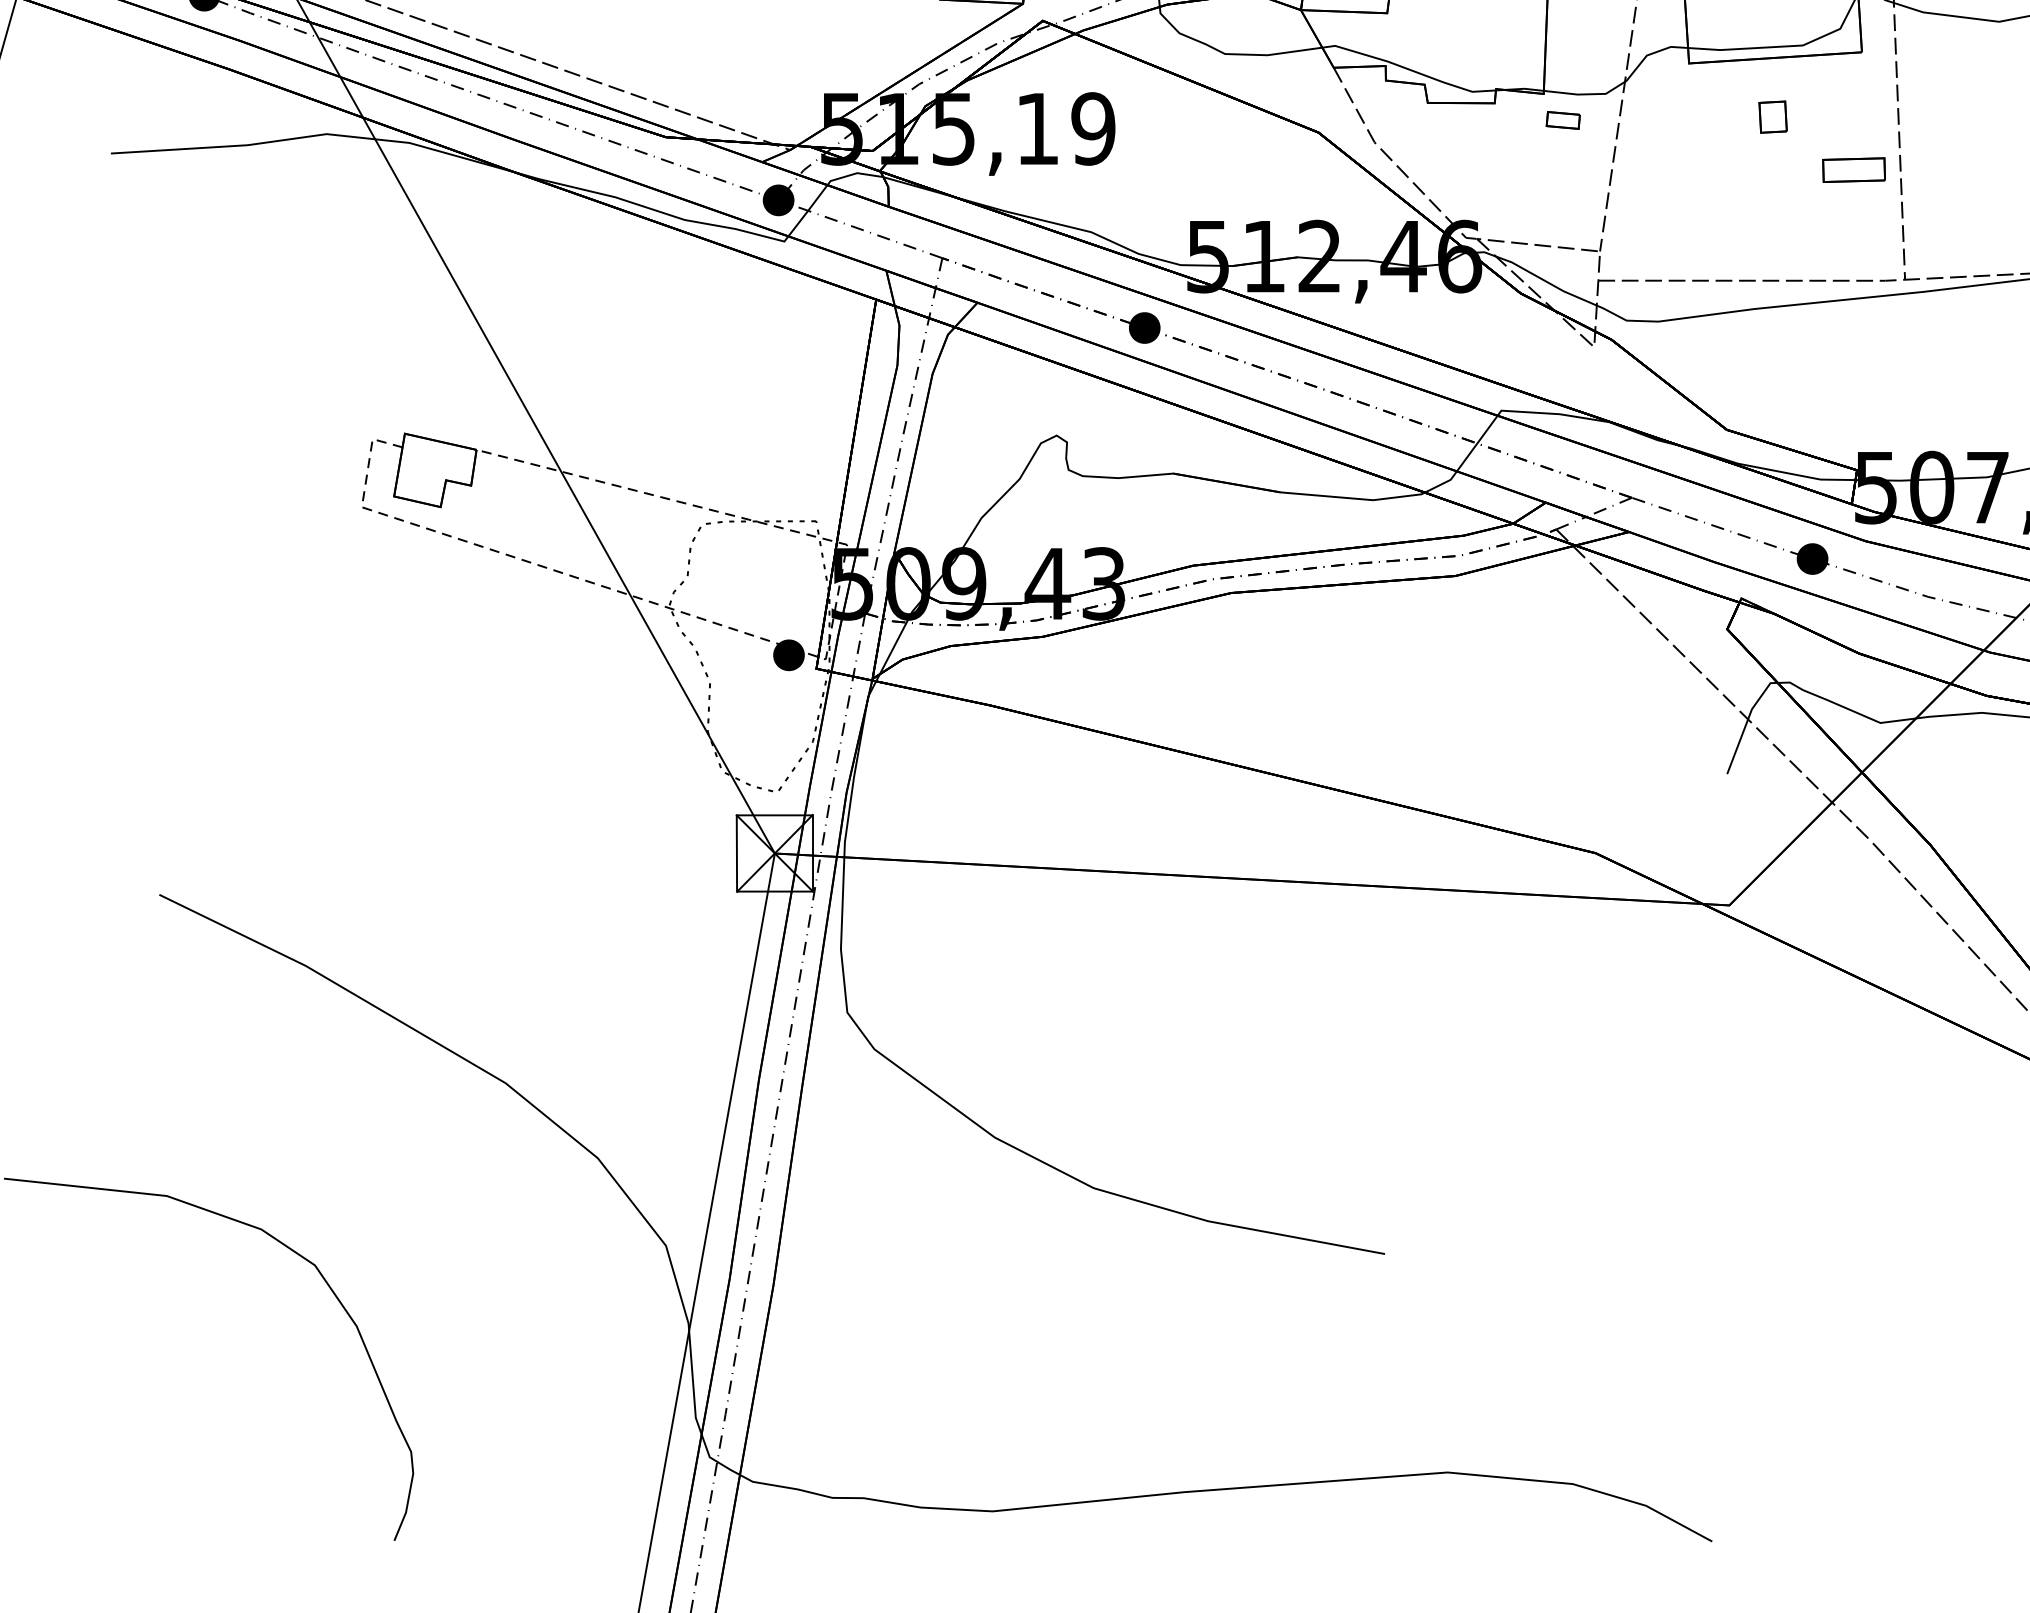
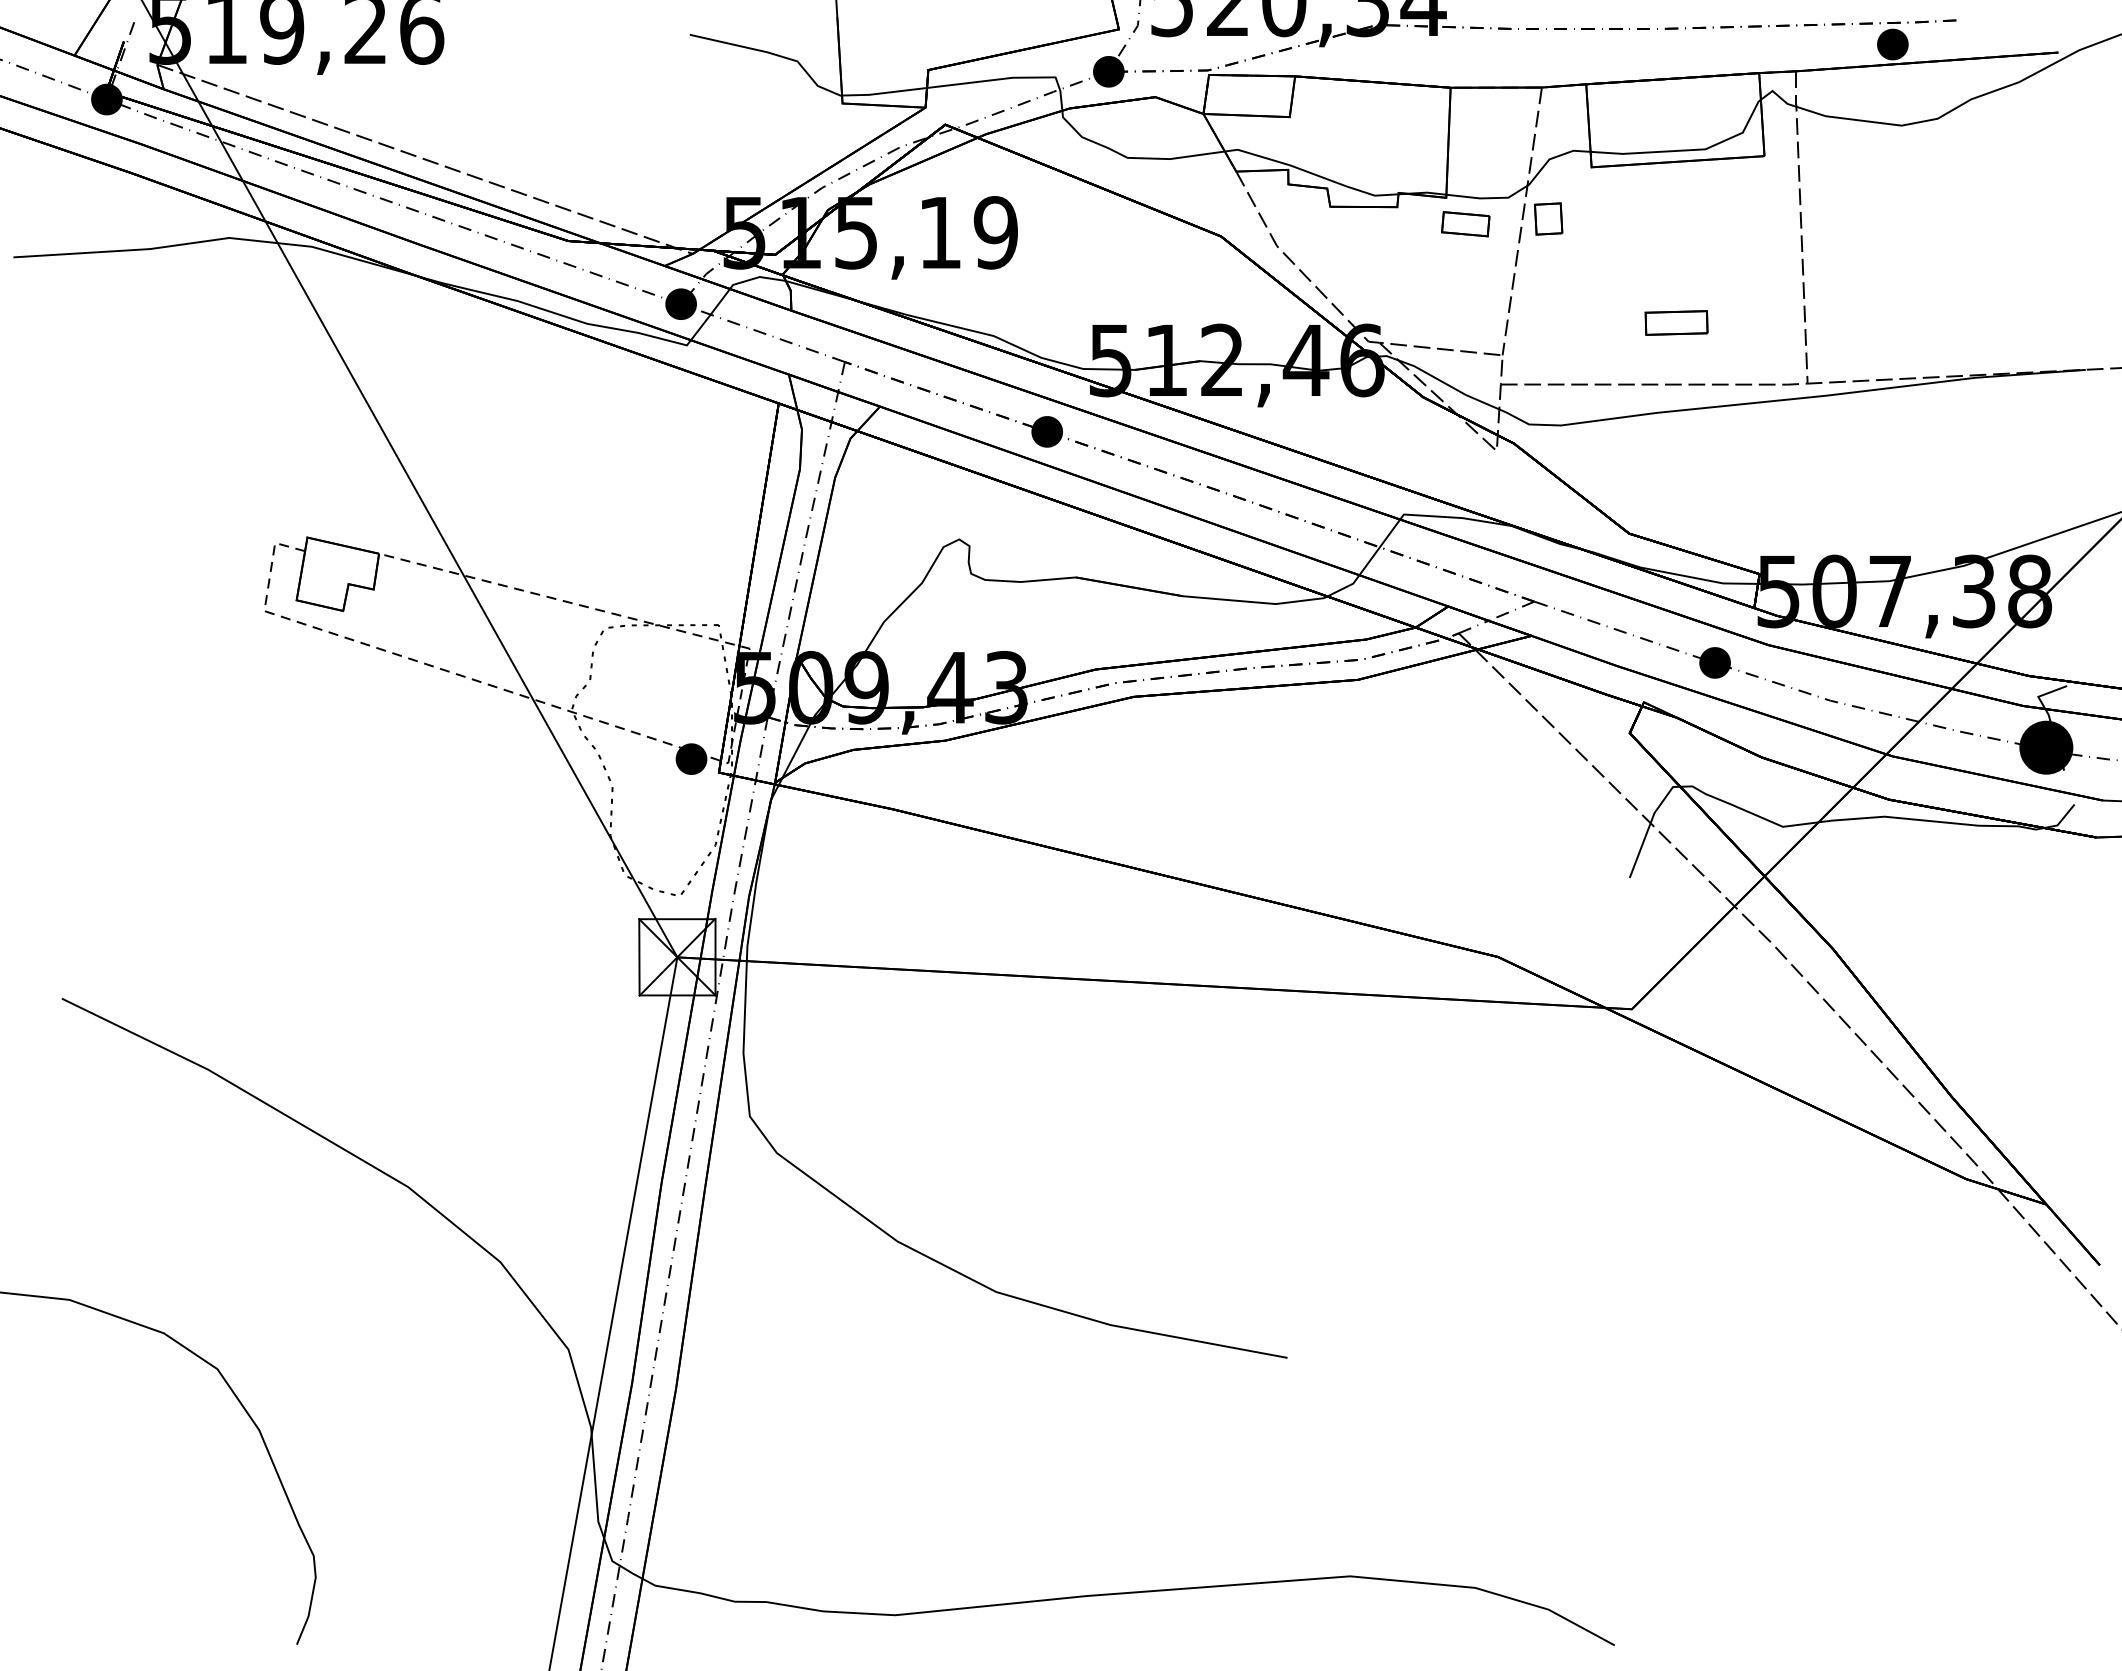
part: (1772, 116) -> (1548, 218), moved
part: (1562, 120) -> (1465, 224), size x1.43
part: (1853, 169) -> (1676, 322), moved

